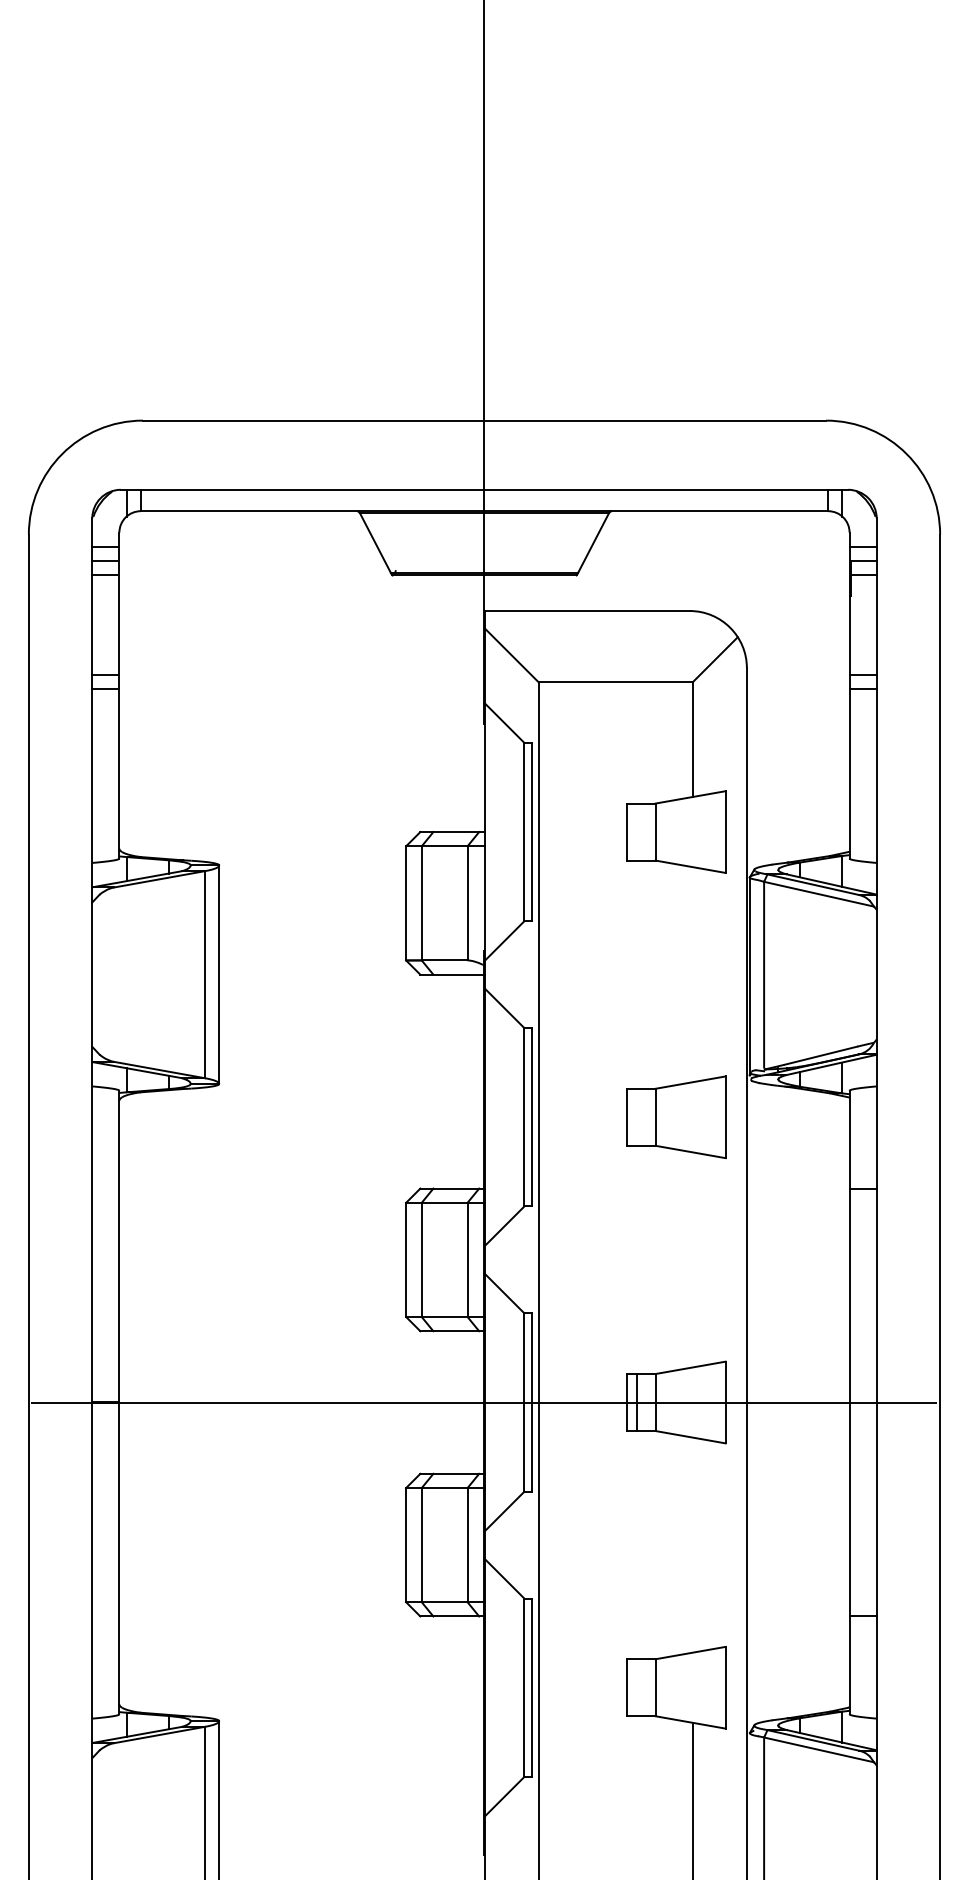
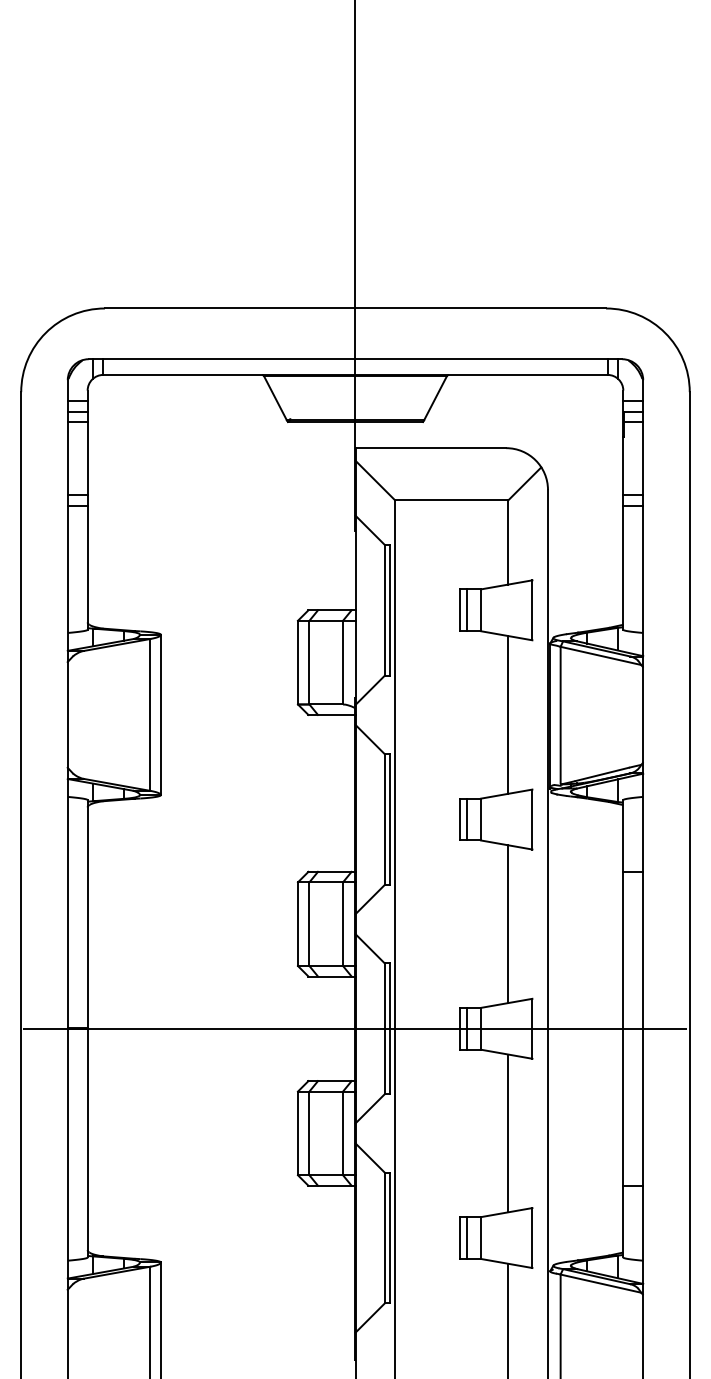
line: (637, 831) -> (467, 609), added
line: (692, 974) -> (508, 714), added
line: (637, 1116) -> (467, 818), added
line: (692, 1259) -> (508, 923), added
line: (692, 1544) -> (508, 1132), added
line: (637, 1687) -> (467, 1237), added

